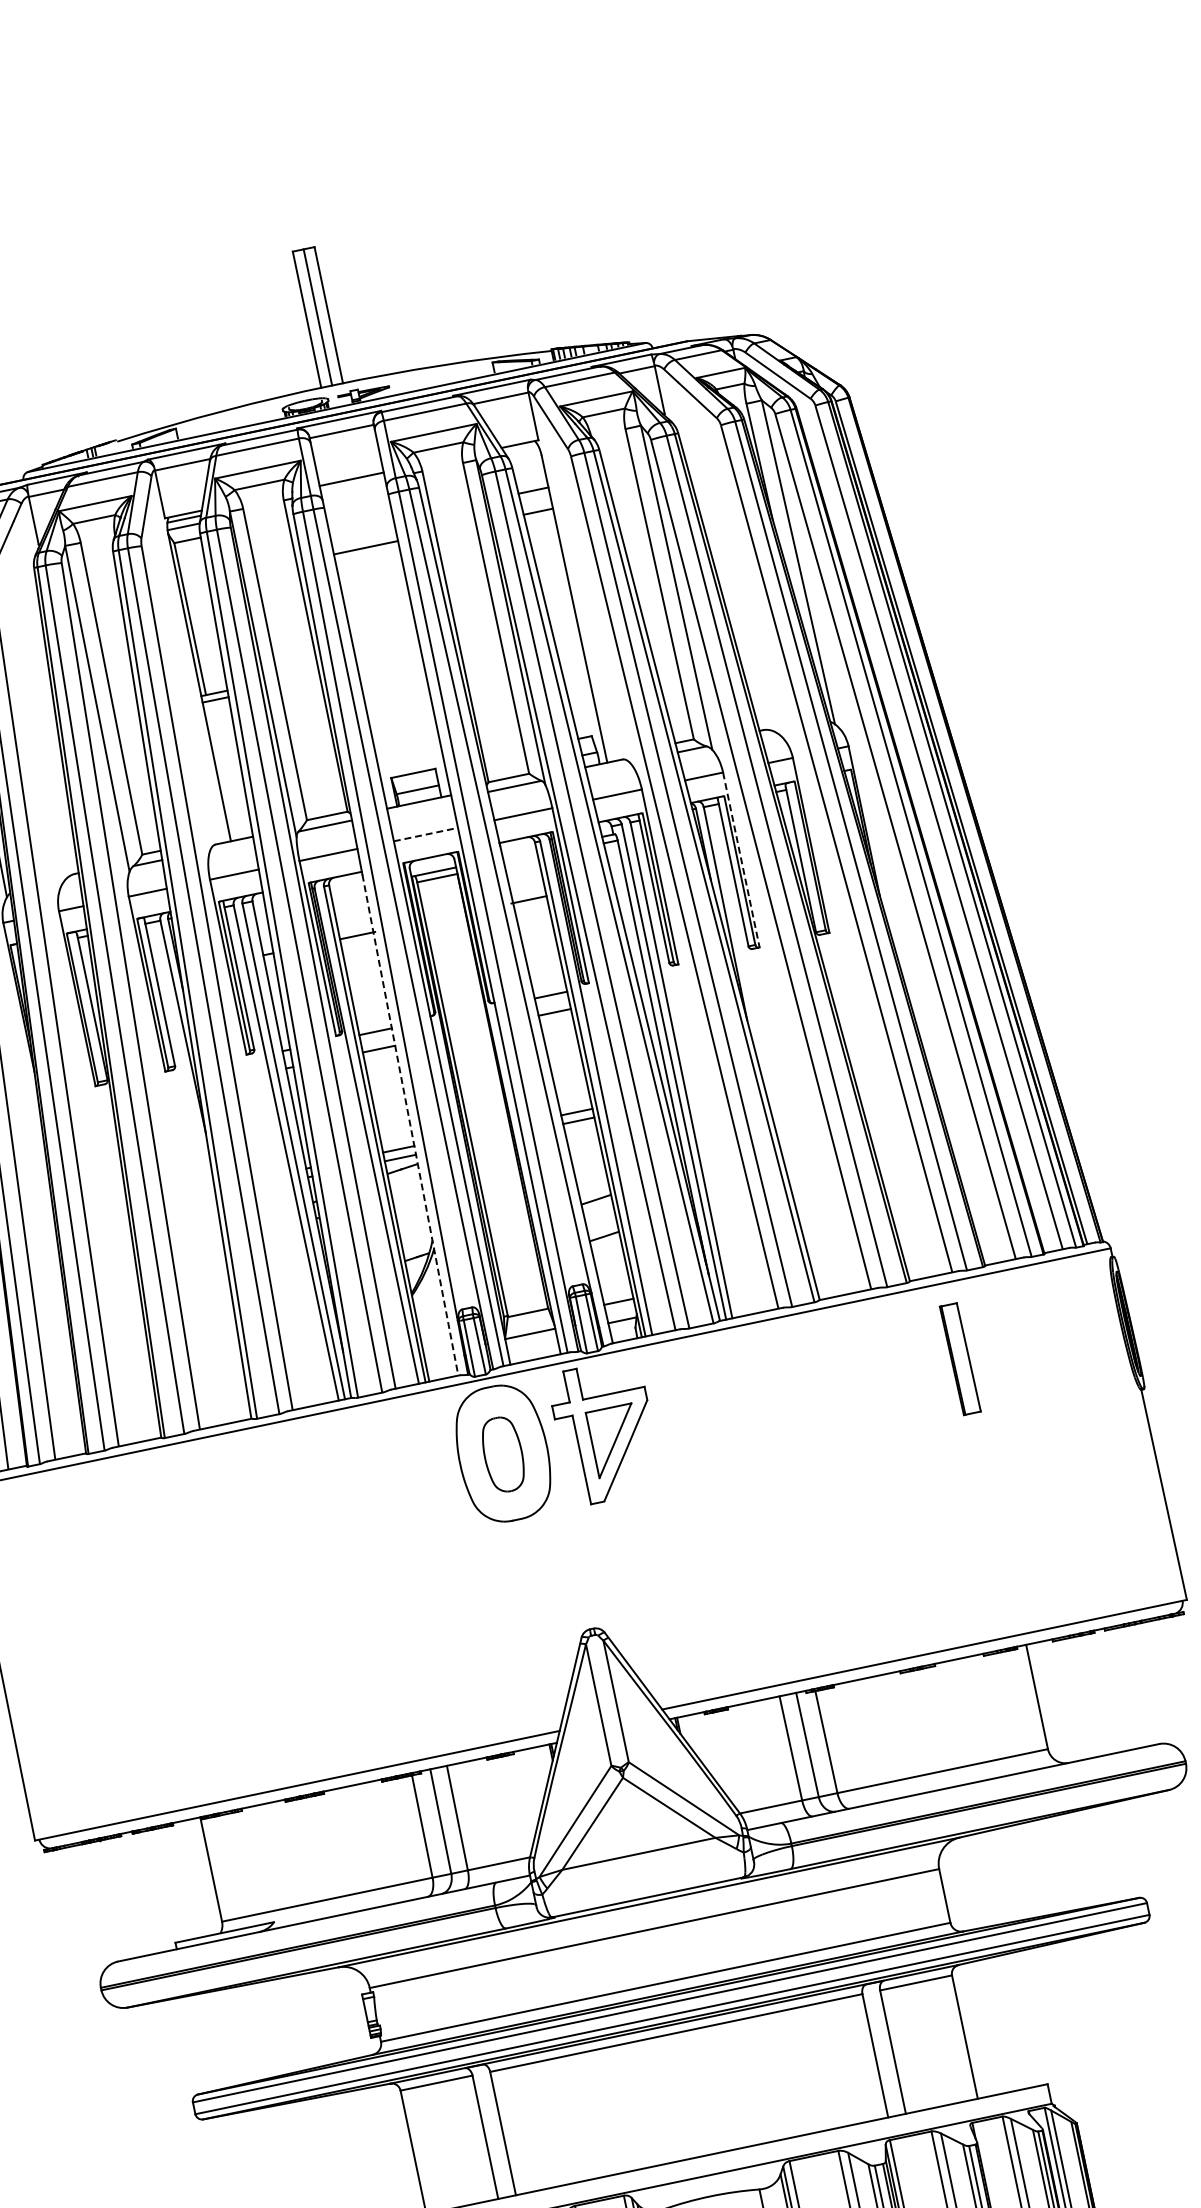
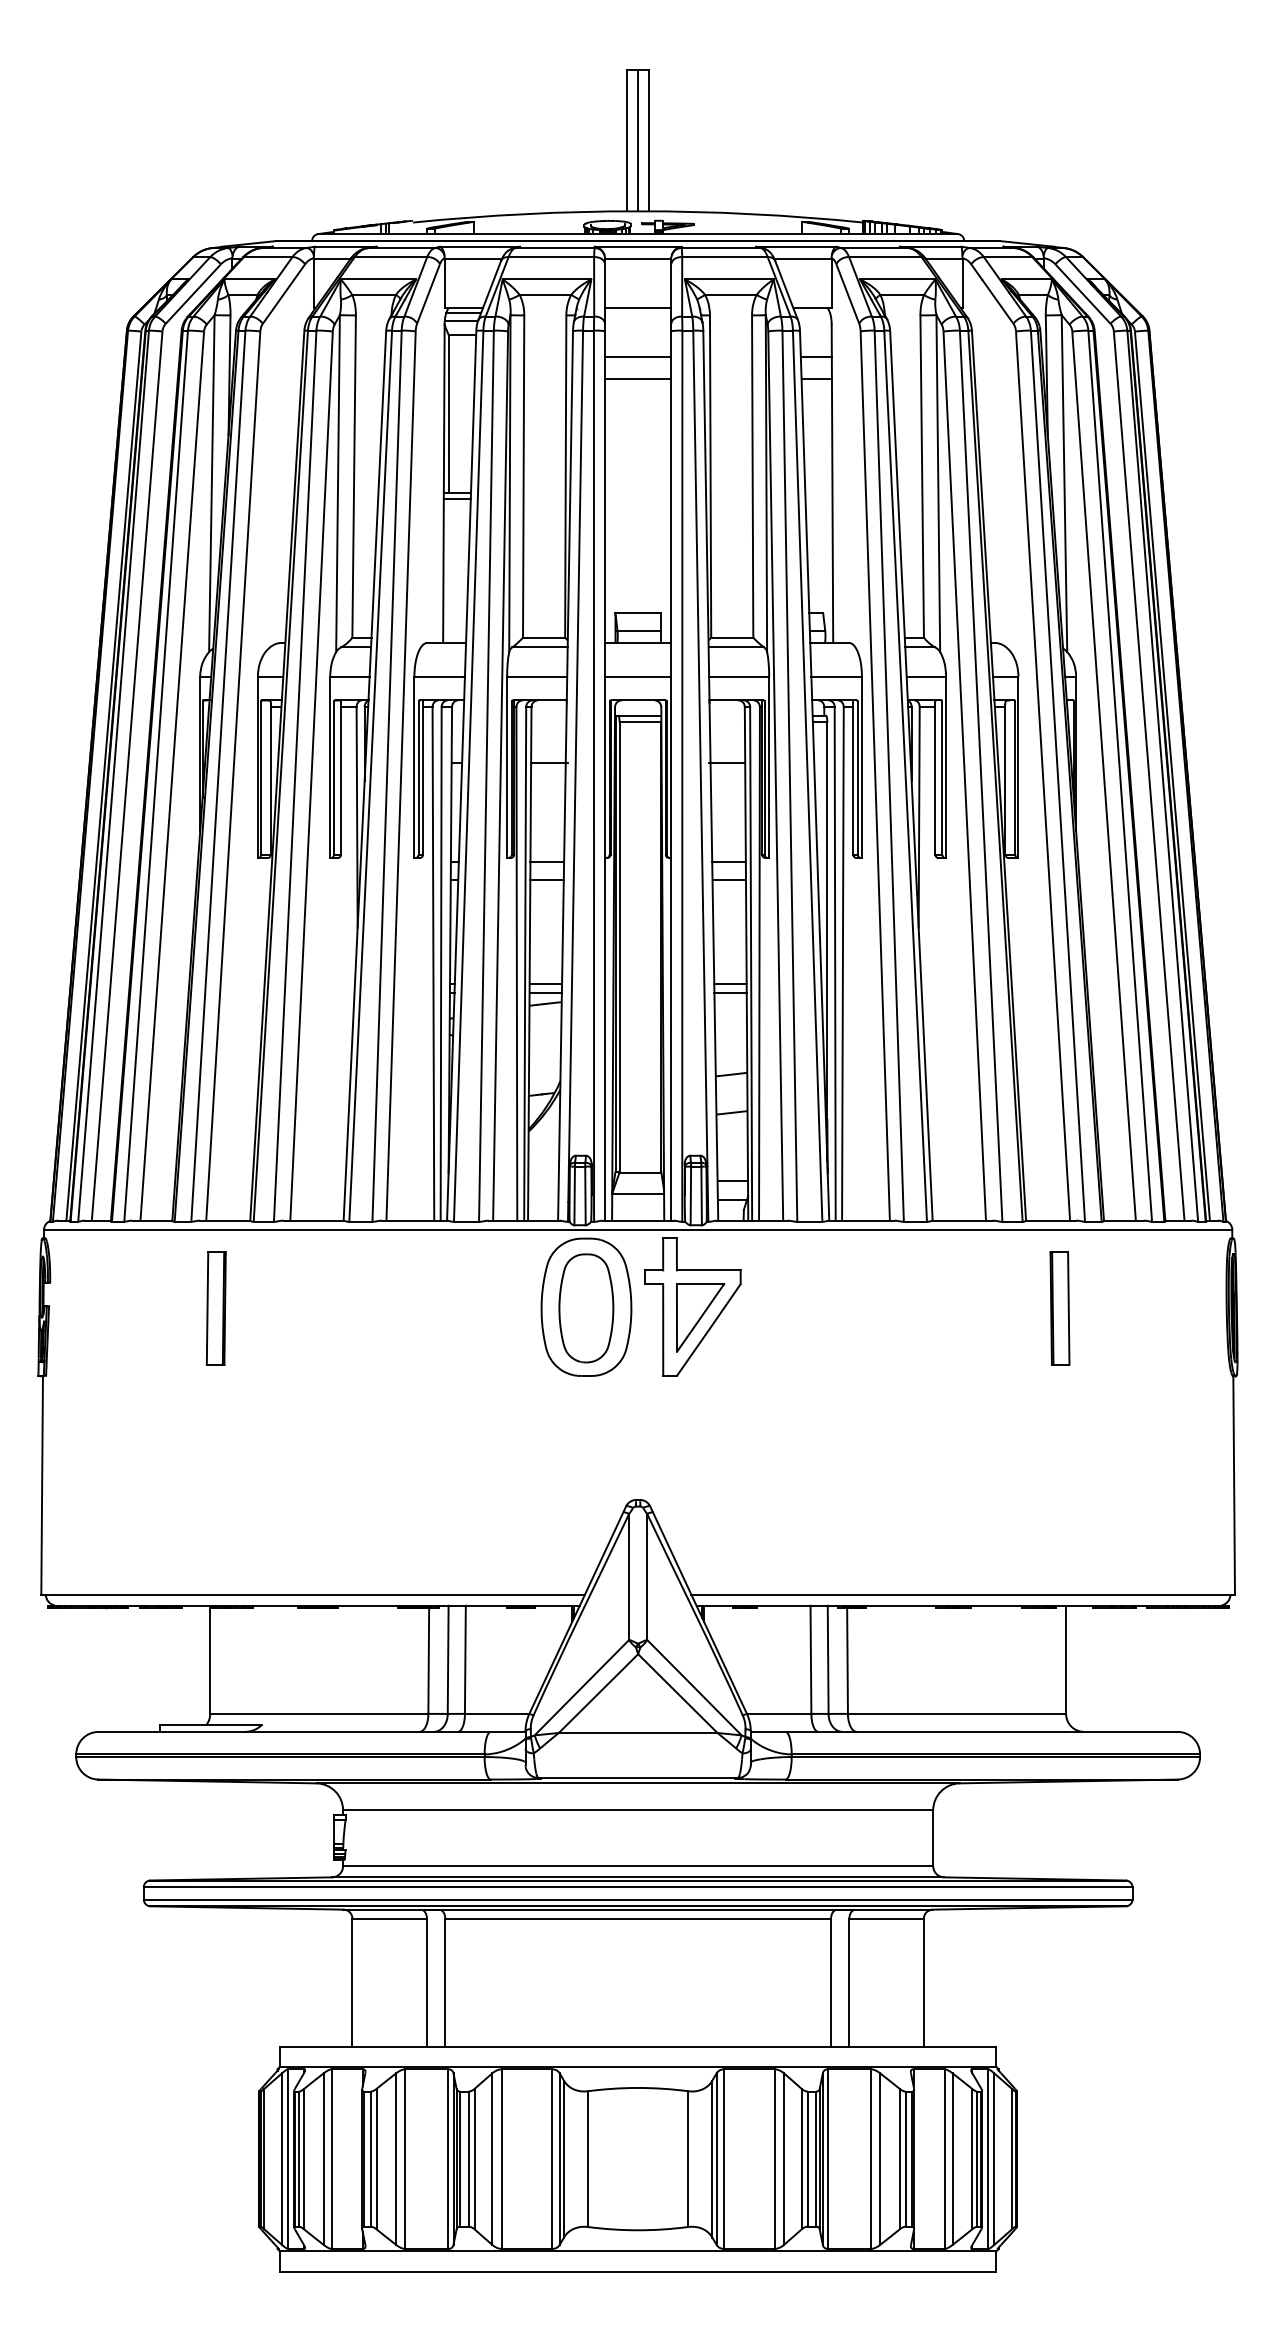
line: (360, 526) -> (637, 357), added
line: (426, 834) -> (638, 676), dashed -> solid
line: (741, 860) -> (946, 767), dashed -> solid
line: (410, 1125) -> (562, 962), dashed -> solid
part: (503, 1454) -> (586, 1308), size x1.43
part: (146, 1529) -> (216, 1308), added

